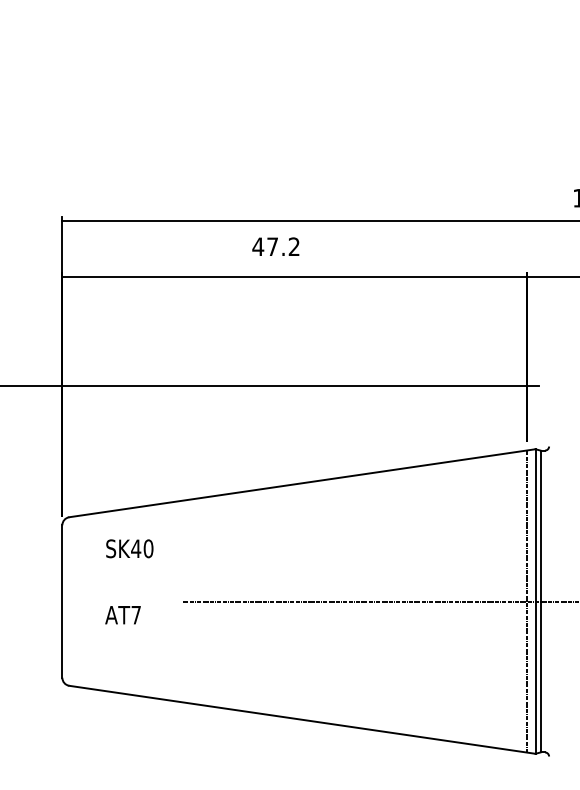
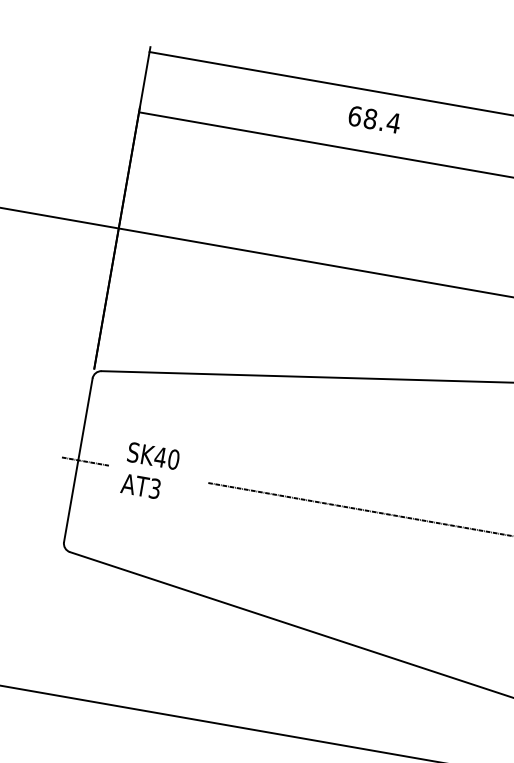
text: (276, 246) -> (374, 119), 47.2 -> 68.4
text: (129, 548) -> (153, 455), moved
line: (68, 601) -> (84, 461), added
text: (135, 614) -> (154, 487), AT7 -> AT3

